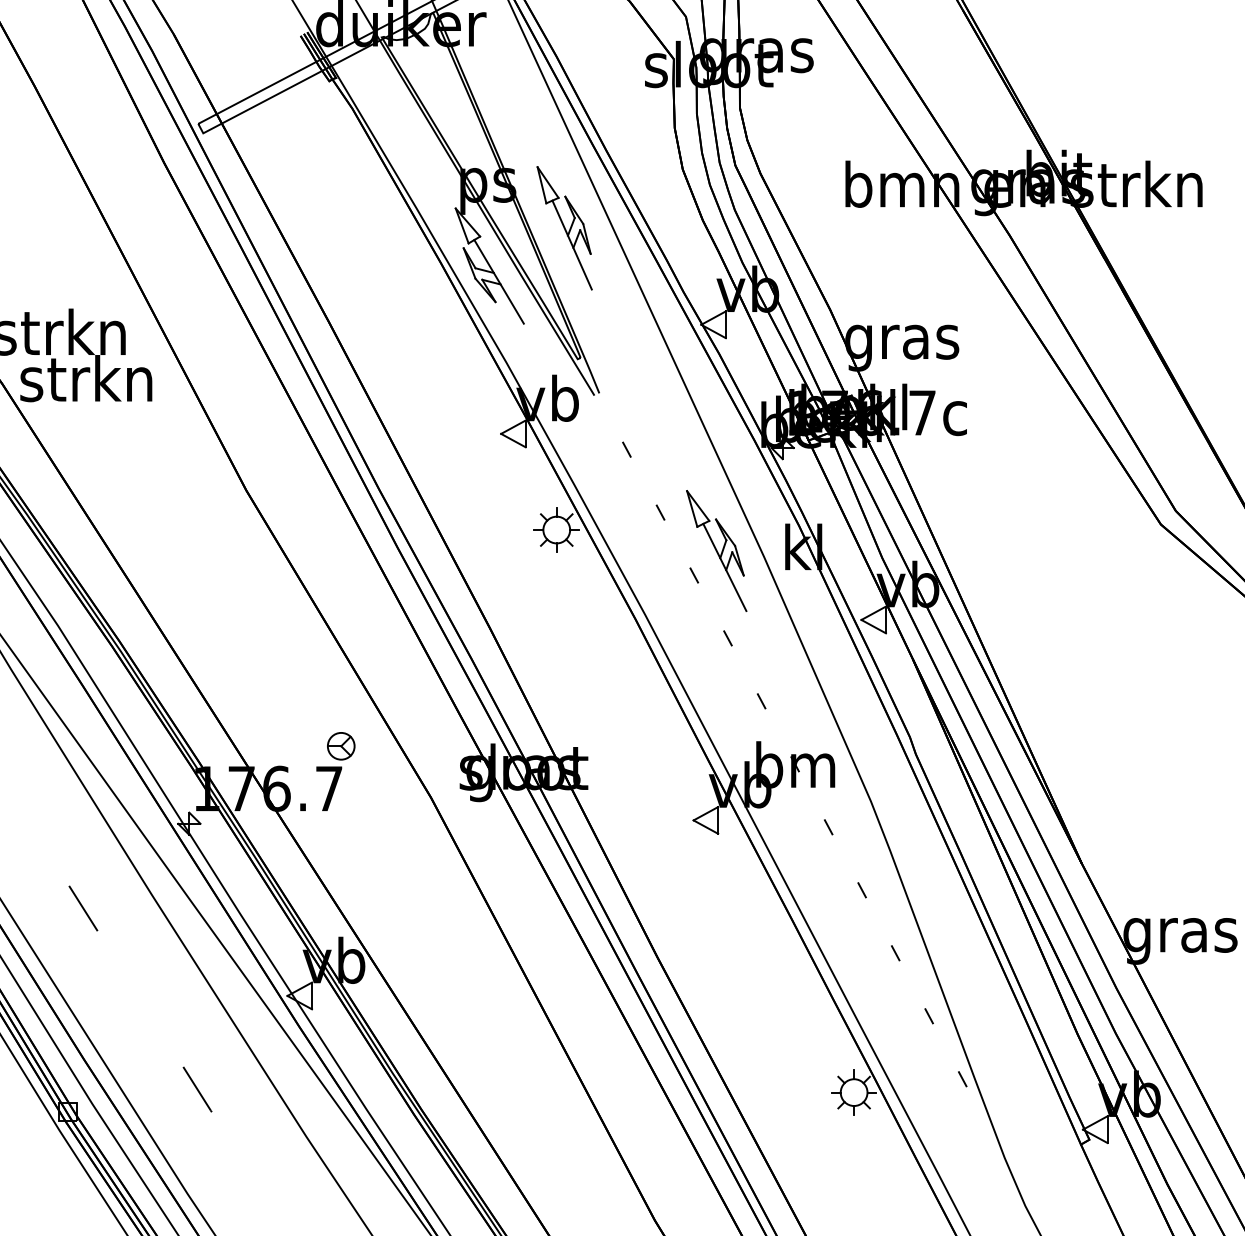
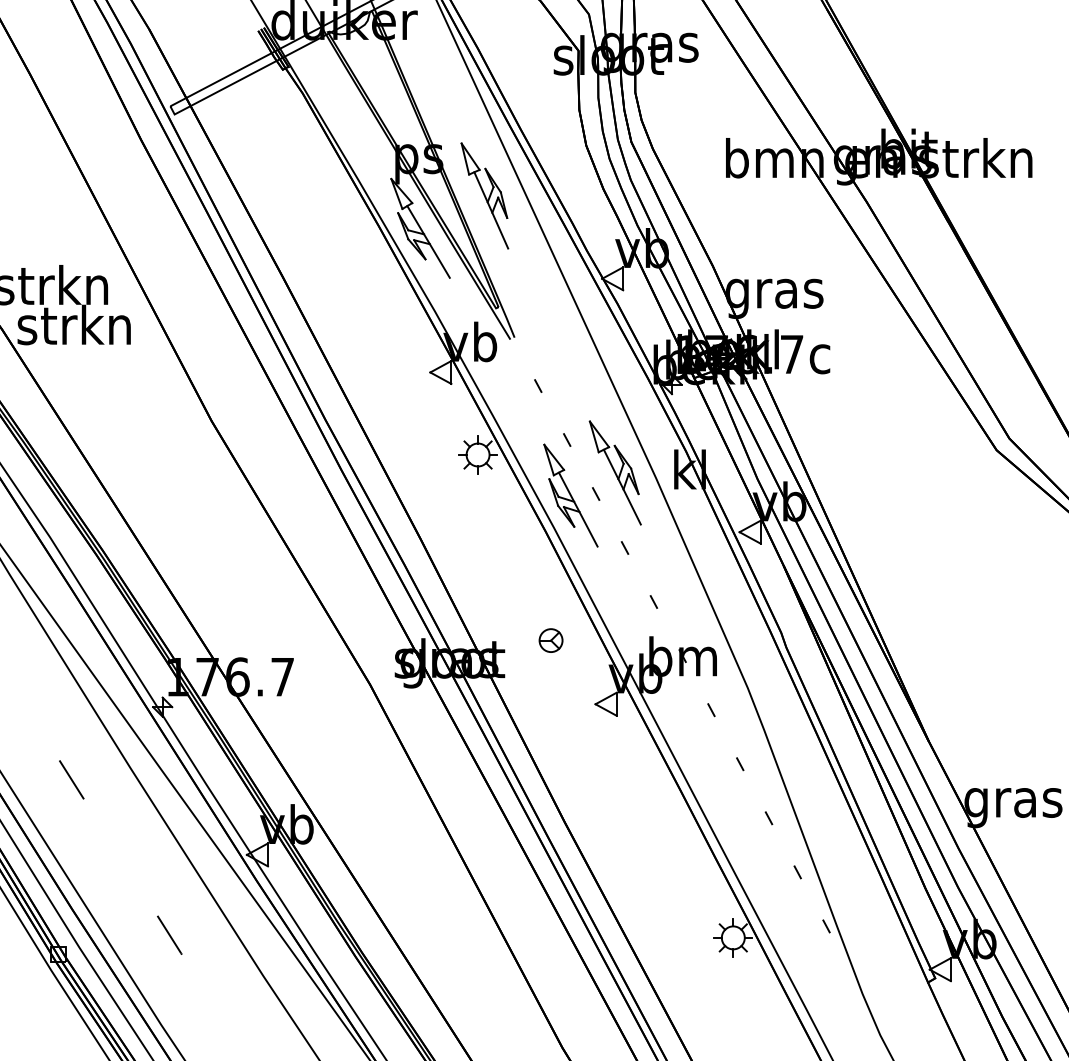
part: (664, 577) -> (570, 495), added
part: (340, 746) -> (550, 640), moved

